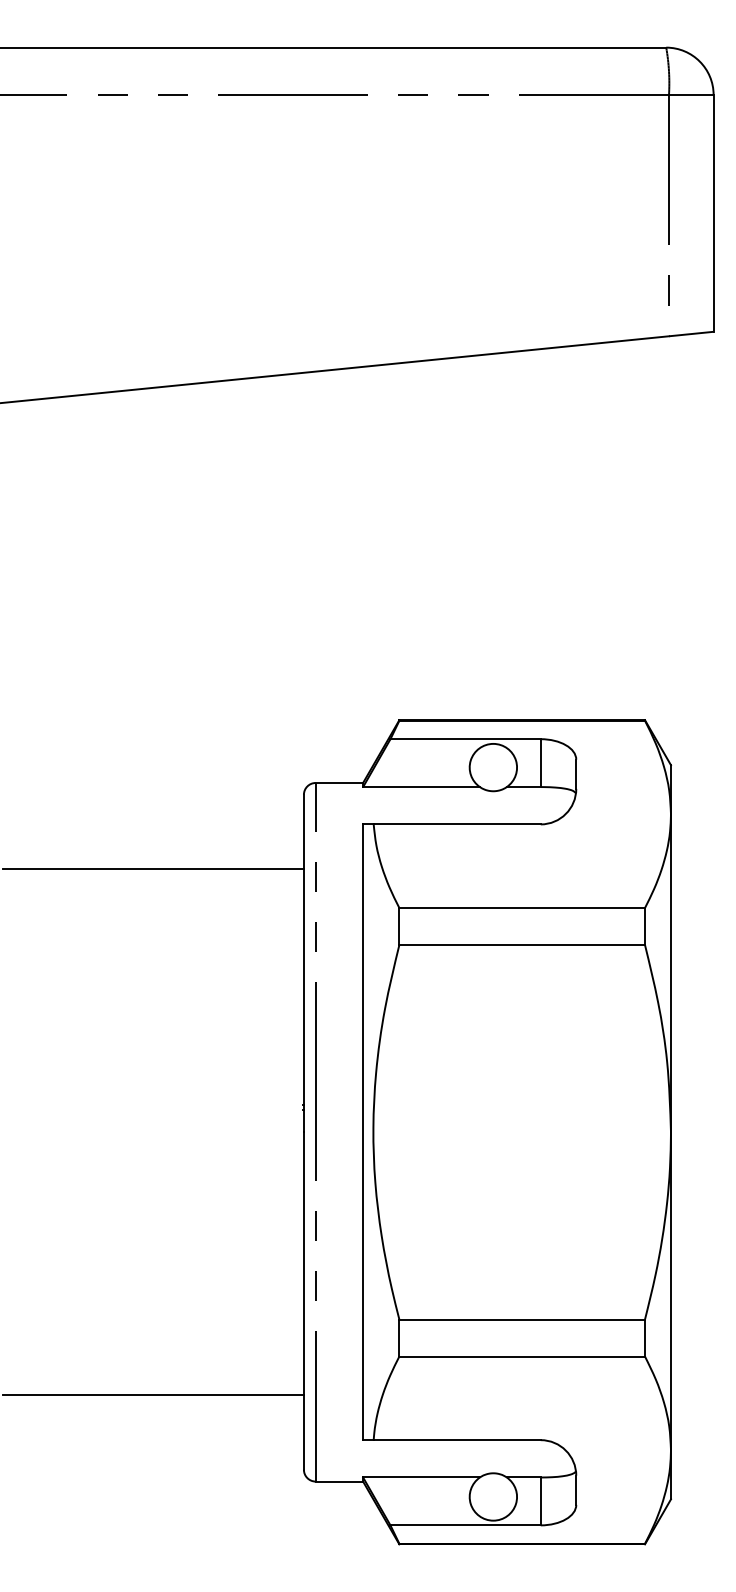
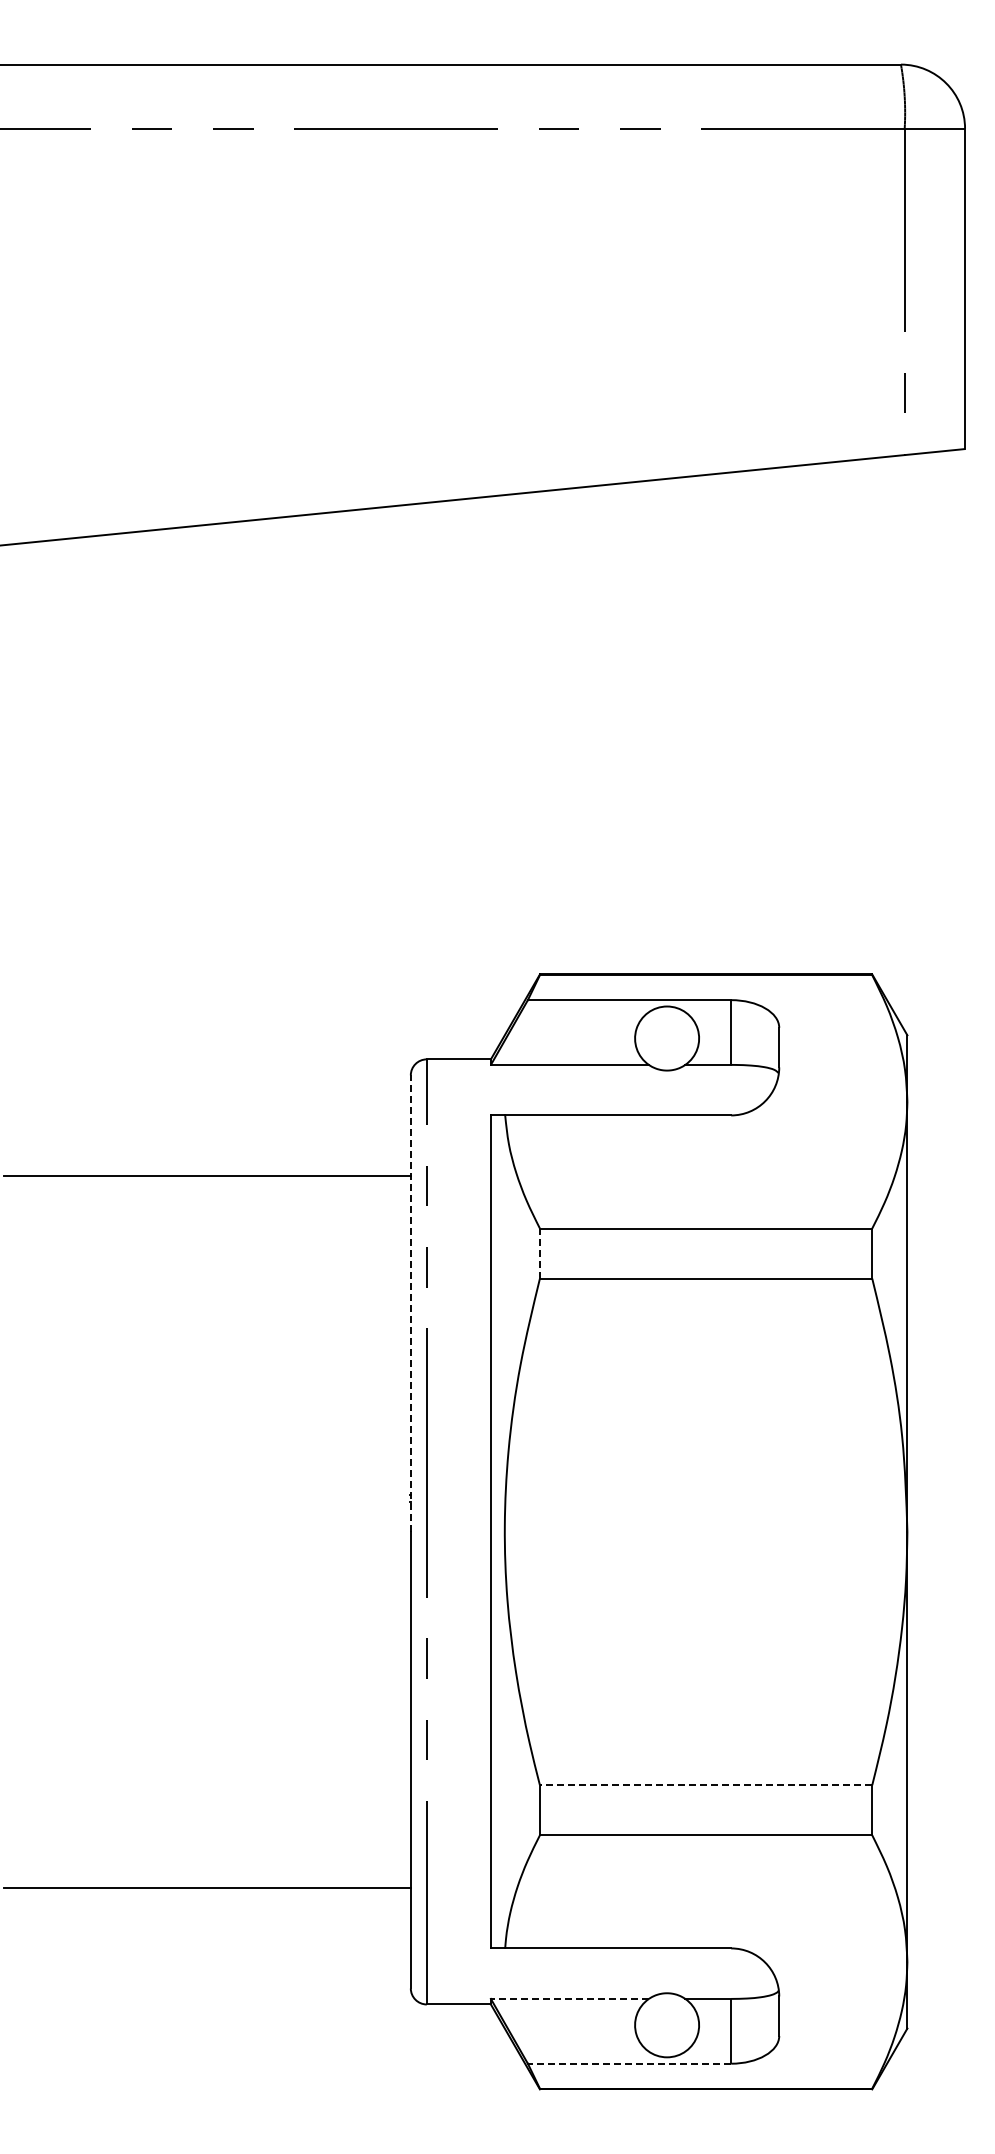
line: (399, 926) -> (539, 1253), solid -> dashed
line: (303, 963) -> (410, 1303), solid -> dashed
line: (521, 1319) -> (705, 1785), solid -> dashed
line: (421, 1477) -> (569, 1998), solid -> dashed
line: (465, 1525) -> (629, 2063), solid -> dashed

